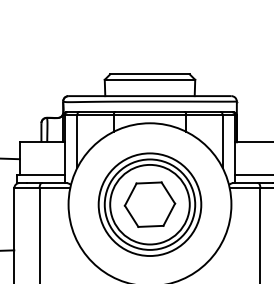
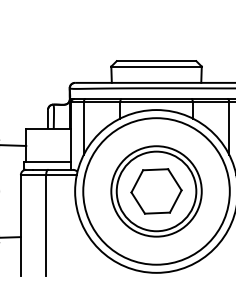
circle: (149, 204) -> (156, 191), size x1.43

